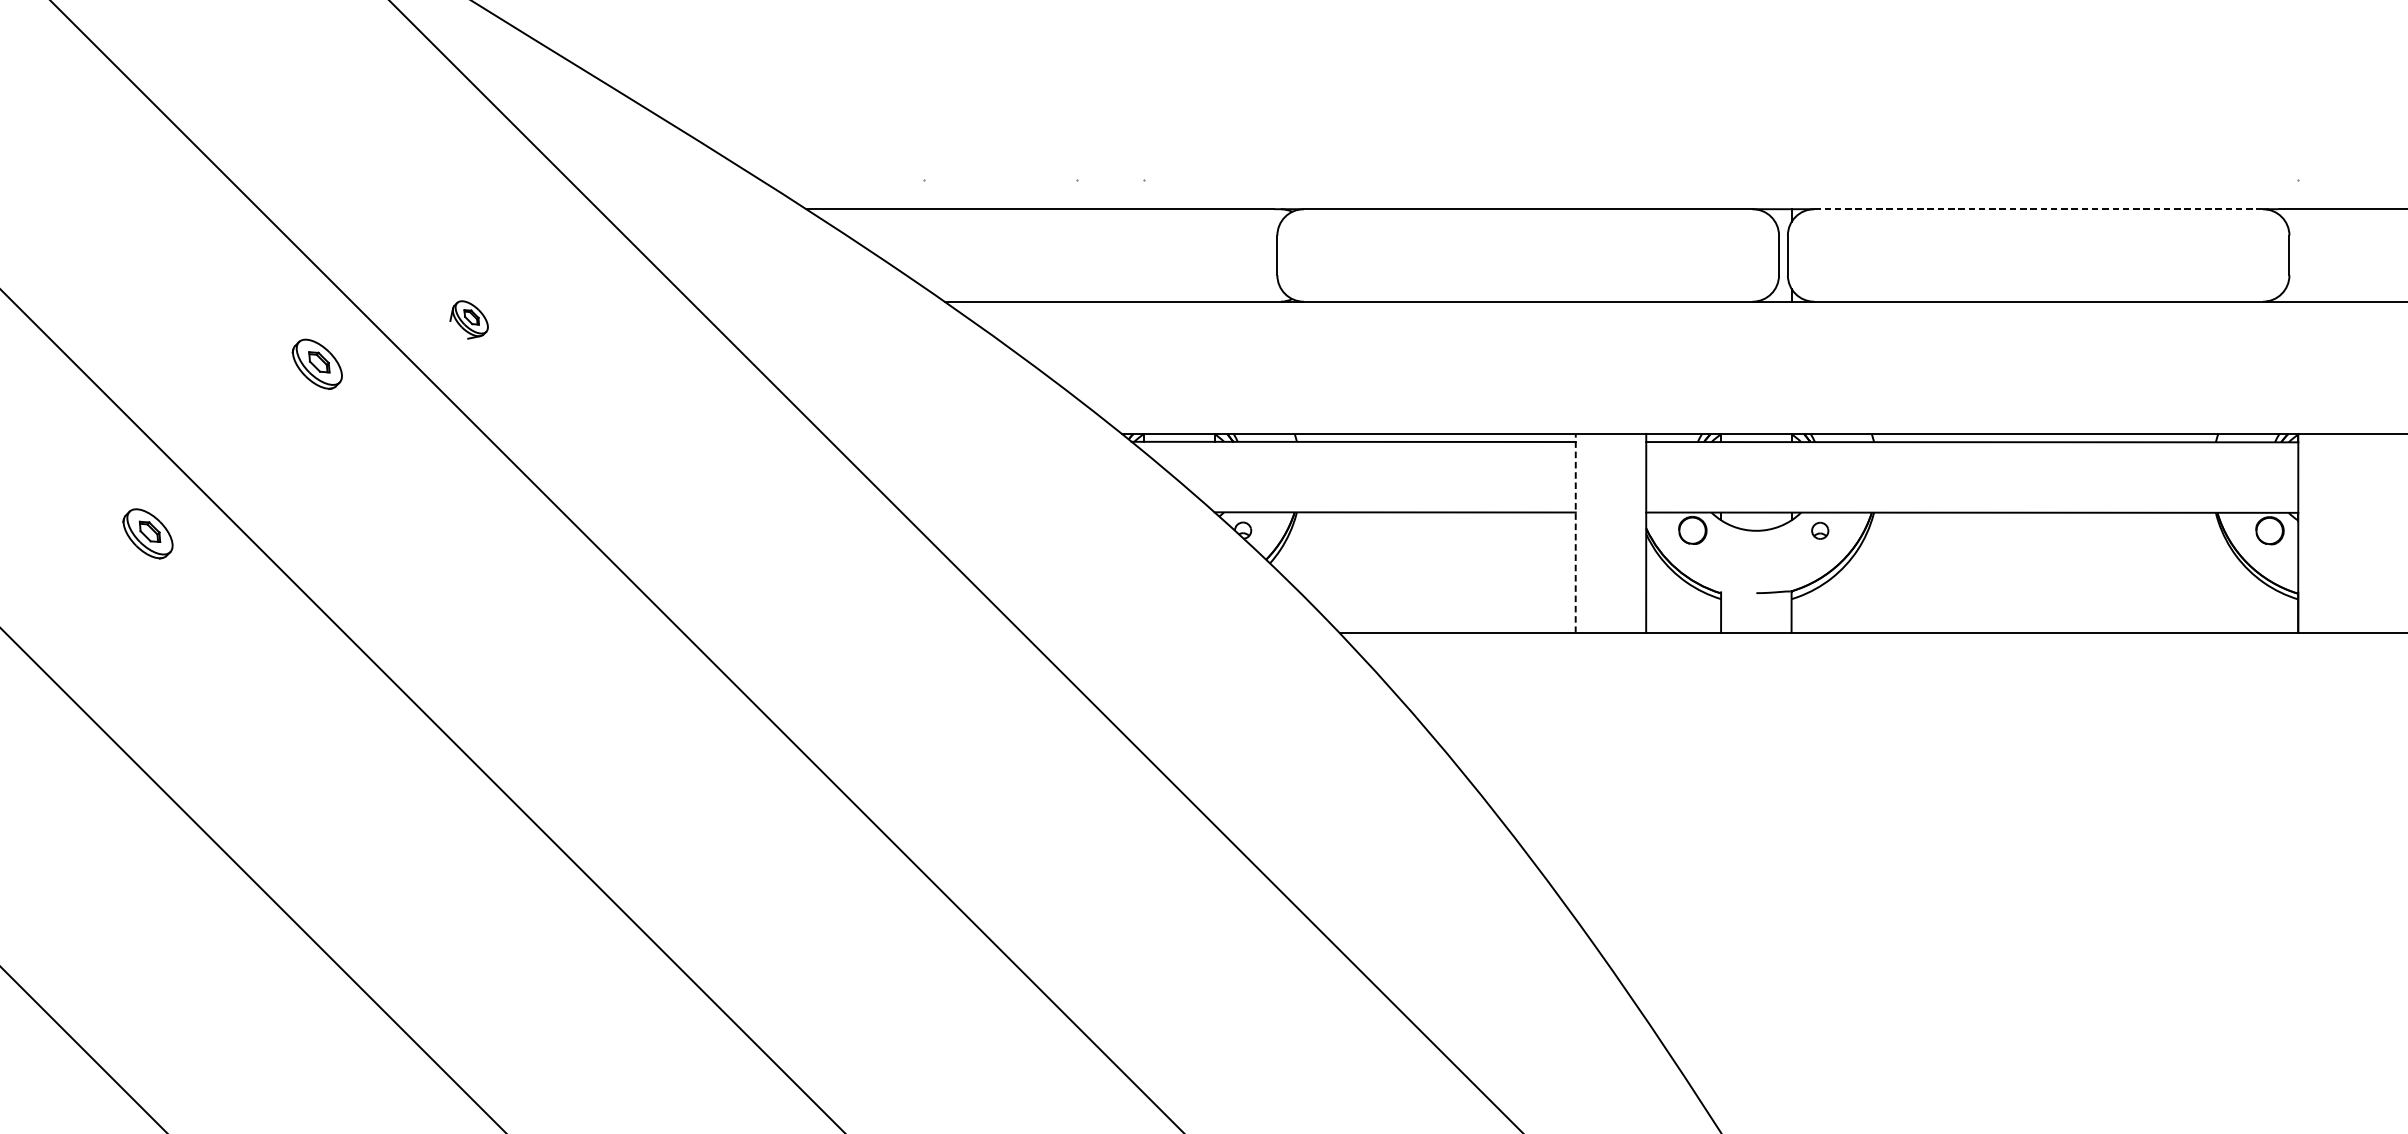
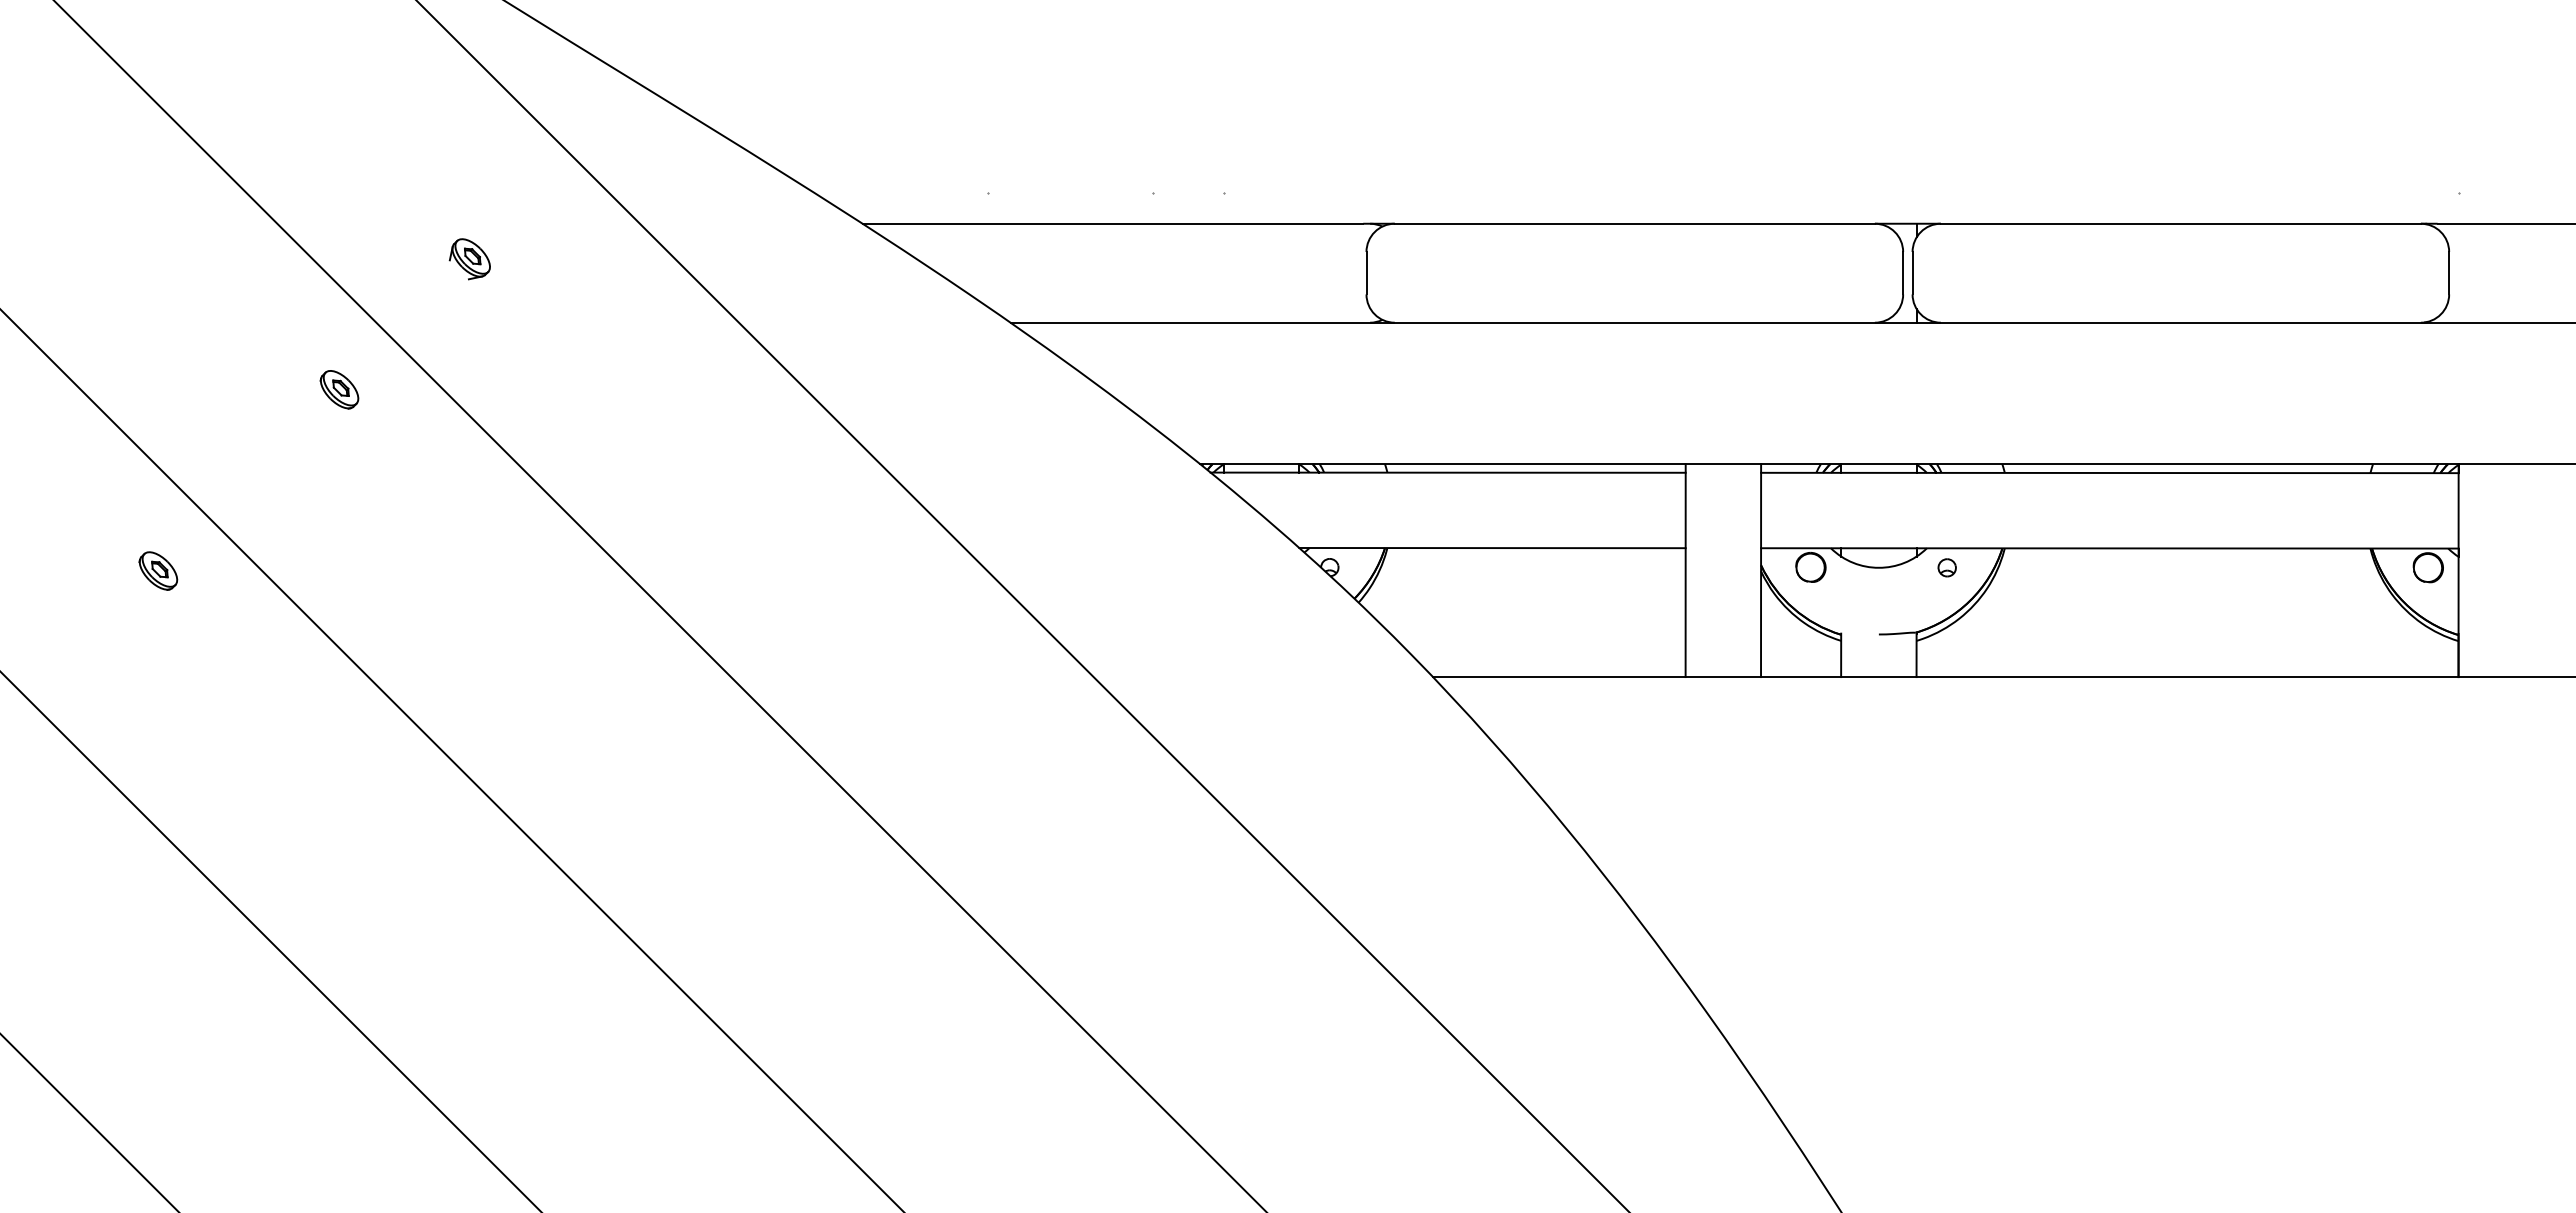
line: (2039, 208) -> (2181, 223), dashed -> solid
part: (468, 320) -> (469, 259), moved
part: (317, 364) -> (339, 389), size x0.71
part: (148, 533) -> (158, 570), size x0.71
line: (1575, 533) -> (1685, 570), dashed -> solid

